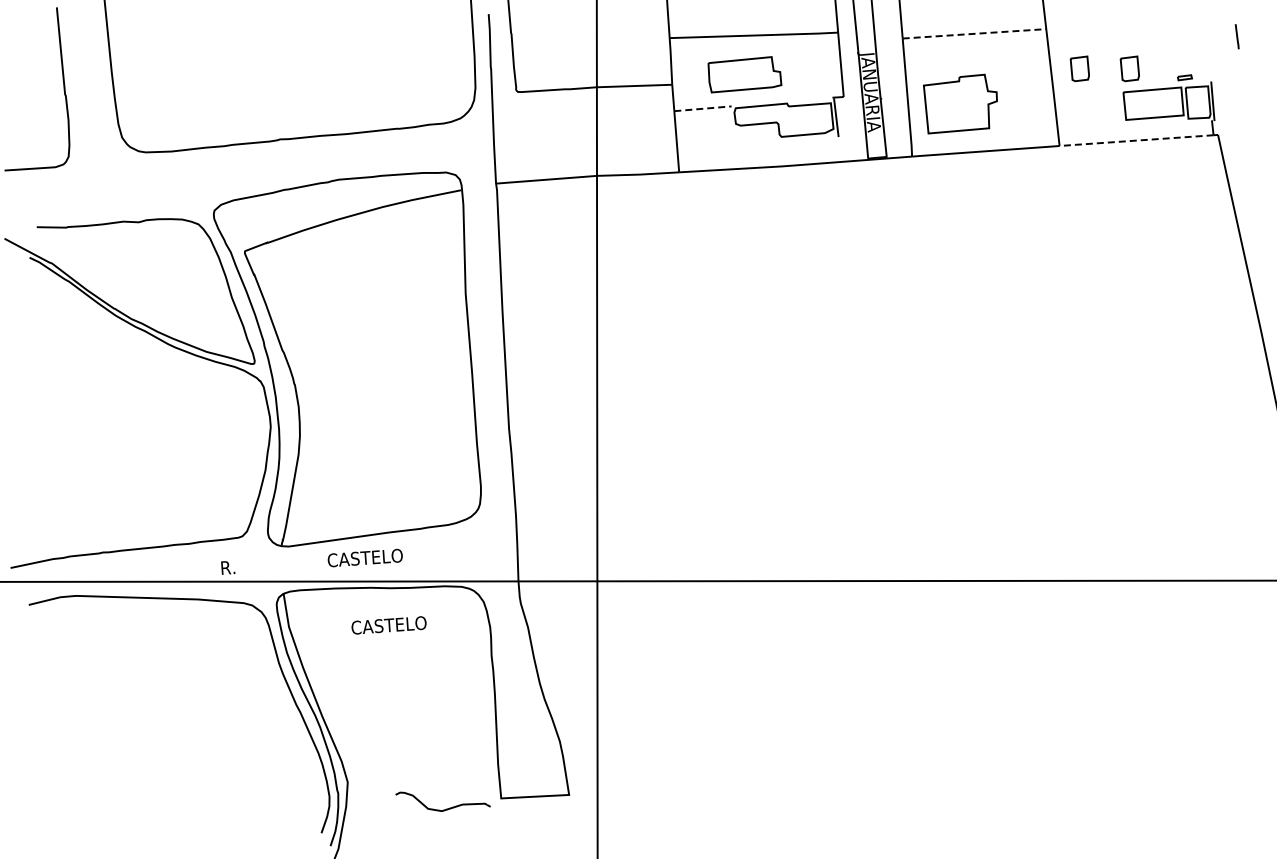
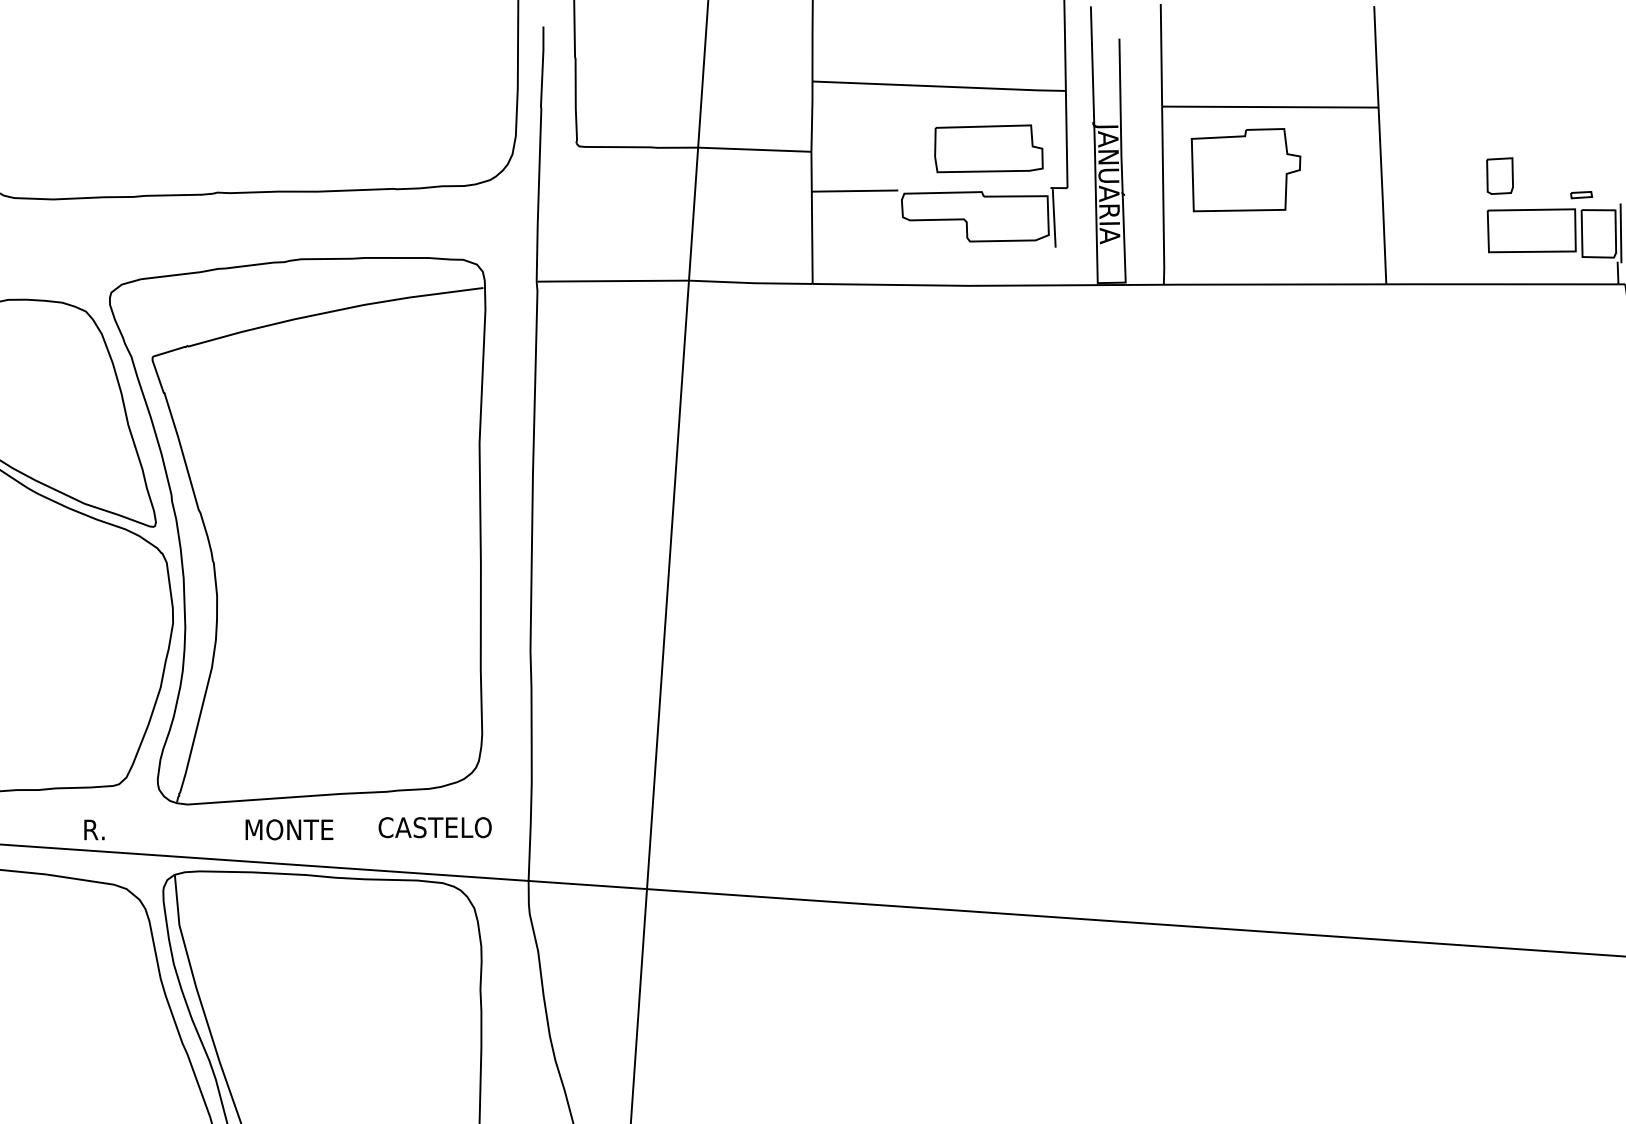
line: (974, 33) -> (1270, 106), dashed -> solid
part: (1079, 68) -> (1424, 170), removed
part: (744, 74) -> (988, 148), moved
part: (960, 103) -> (1244, 169), moved
line: (702, 108) -> (854, 190), dashed -> solid
line: (1135, 140) -> (1500, 284), dashed -> solid
text: (364, 557) -> (300, 828), CASTELO -> MONTE
text: (388, 625) -> (434, 827), moved

